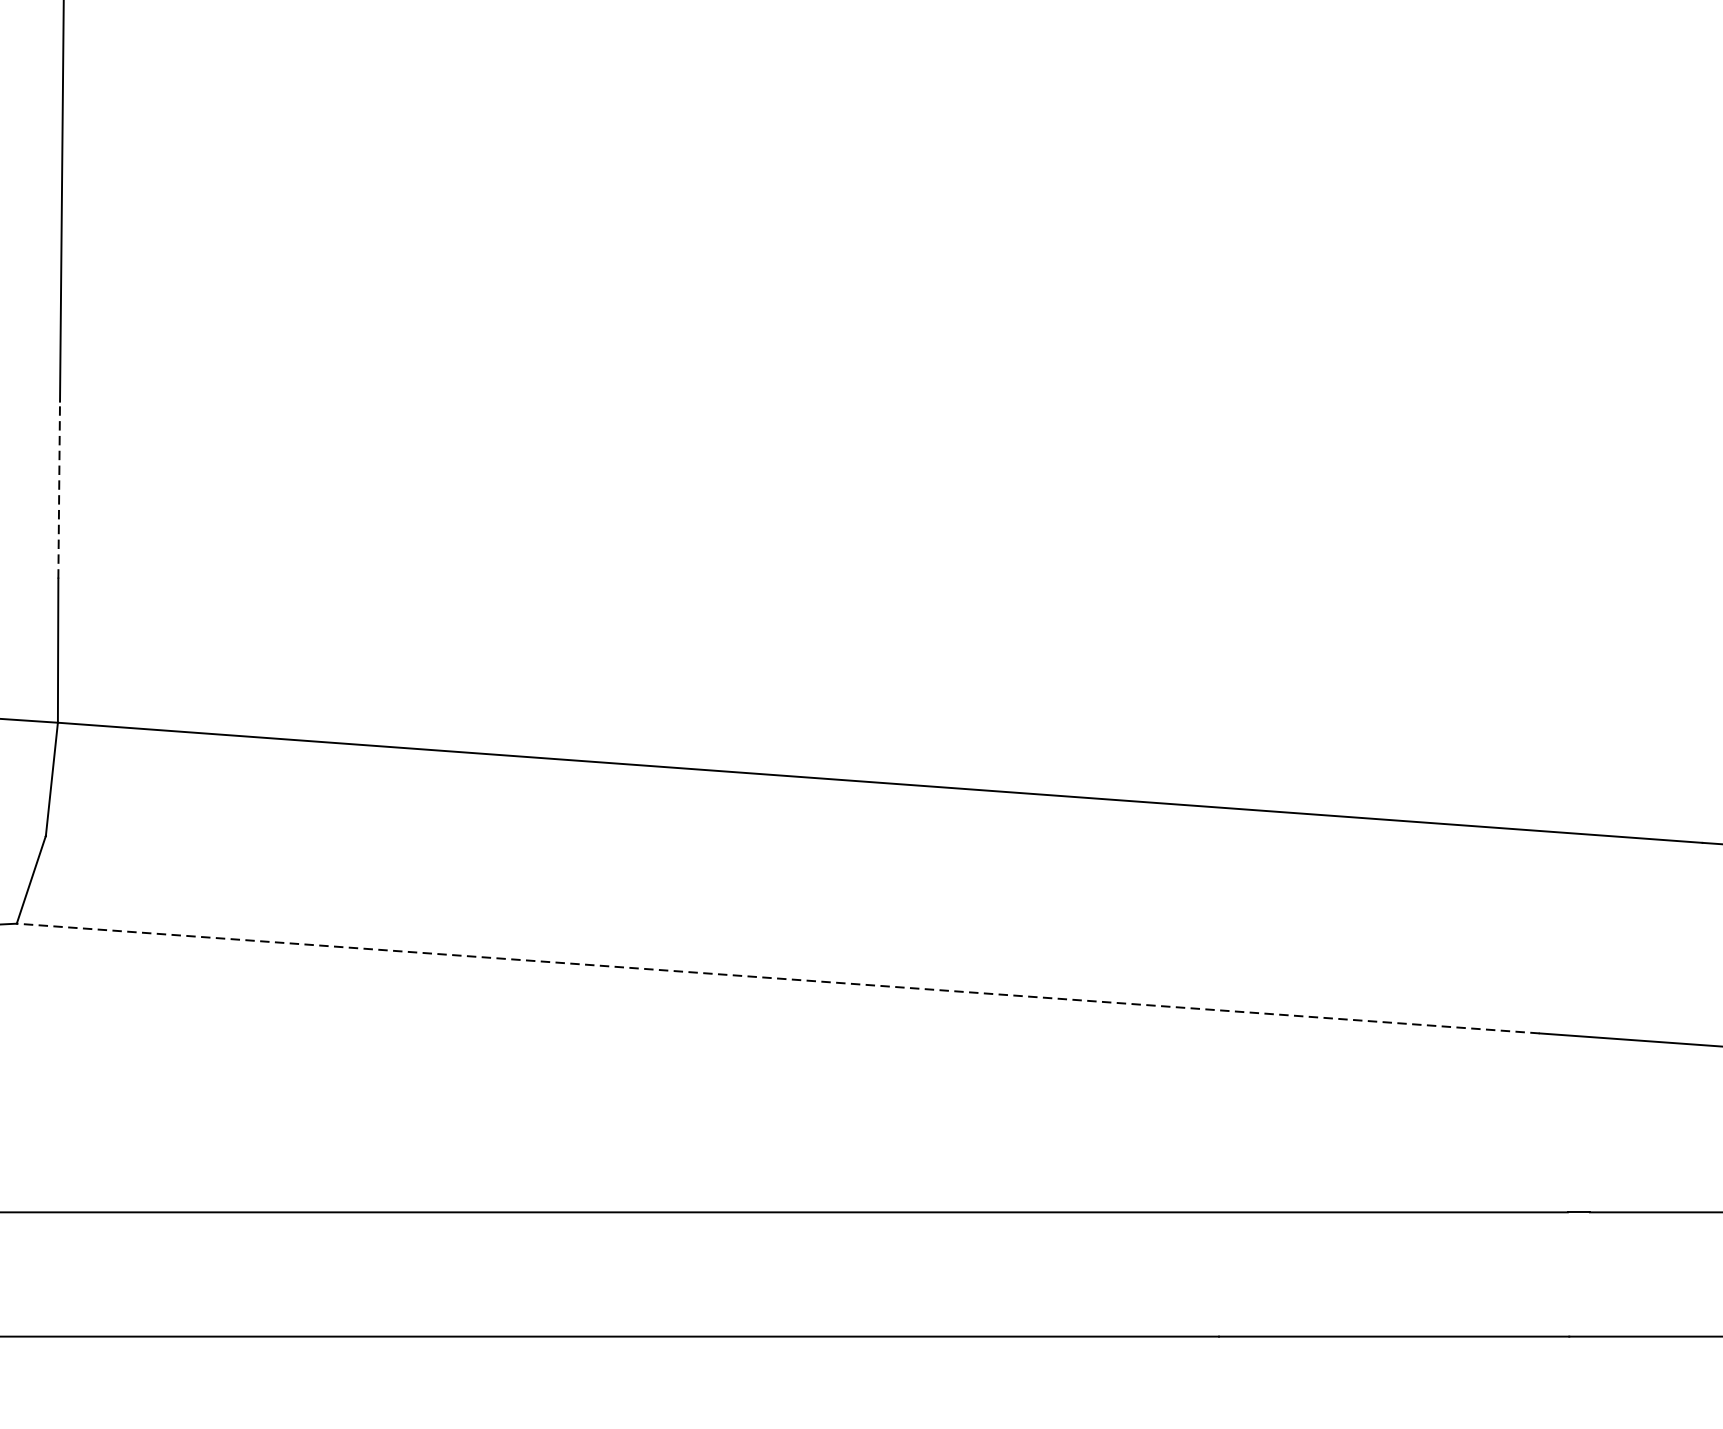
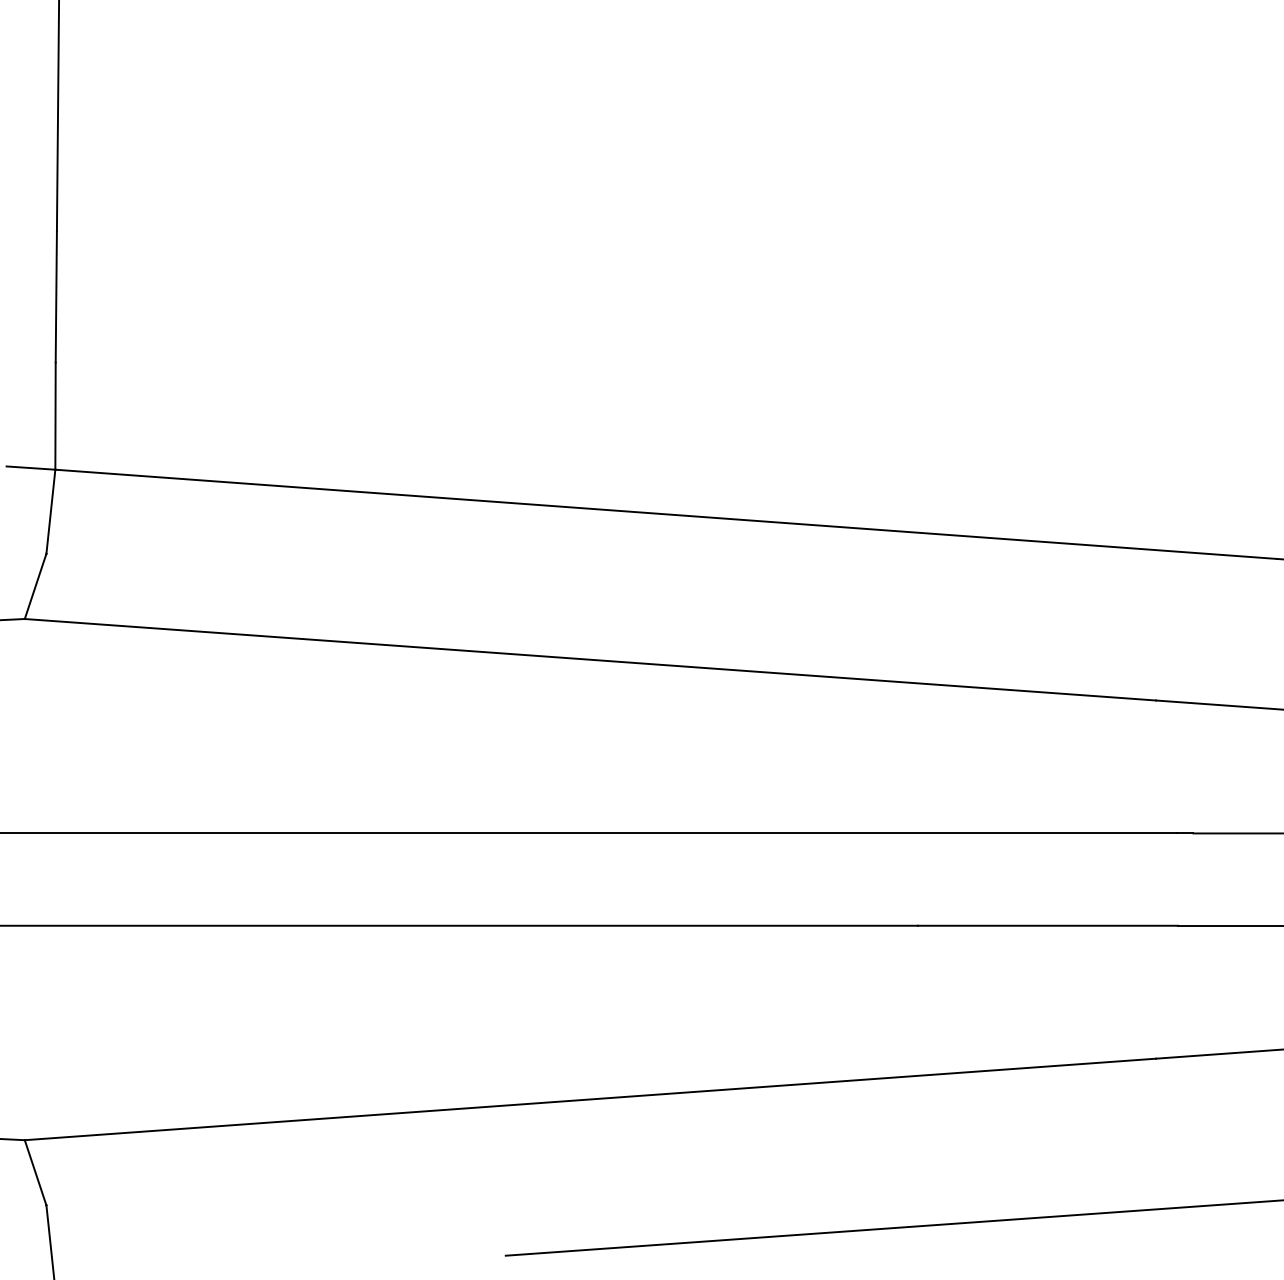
line: (59, 489) -> (56, 296), dashed -> solid
line: (776, 978) -> (589, 659), dashed -> solid

